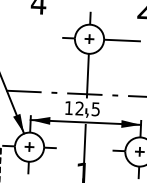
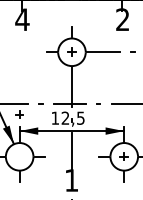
part: (29, 146) -> (19, 114), moved

